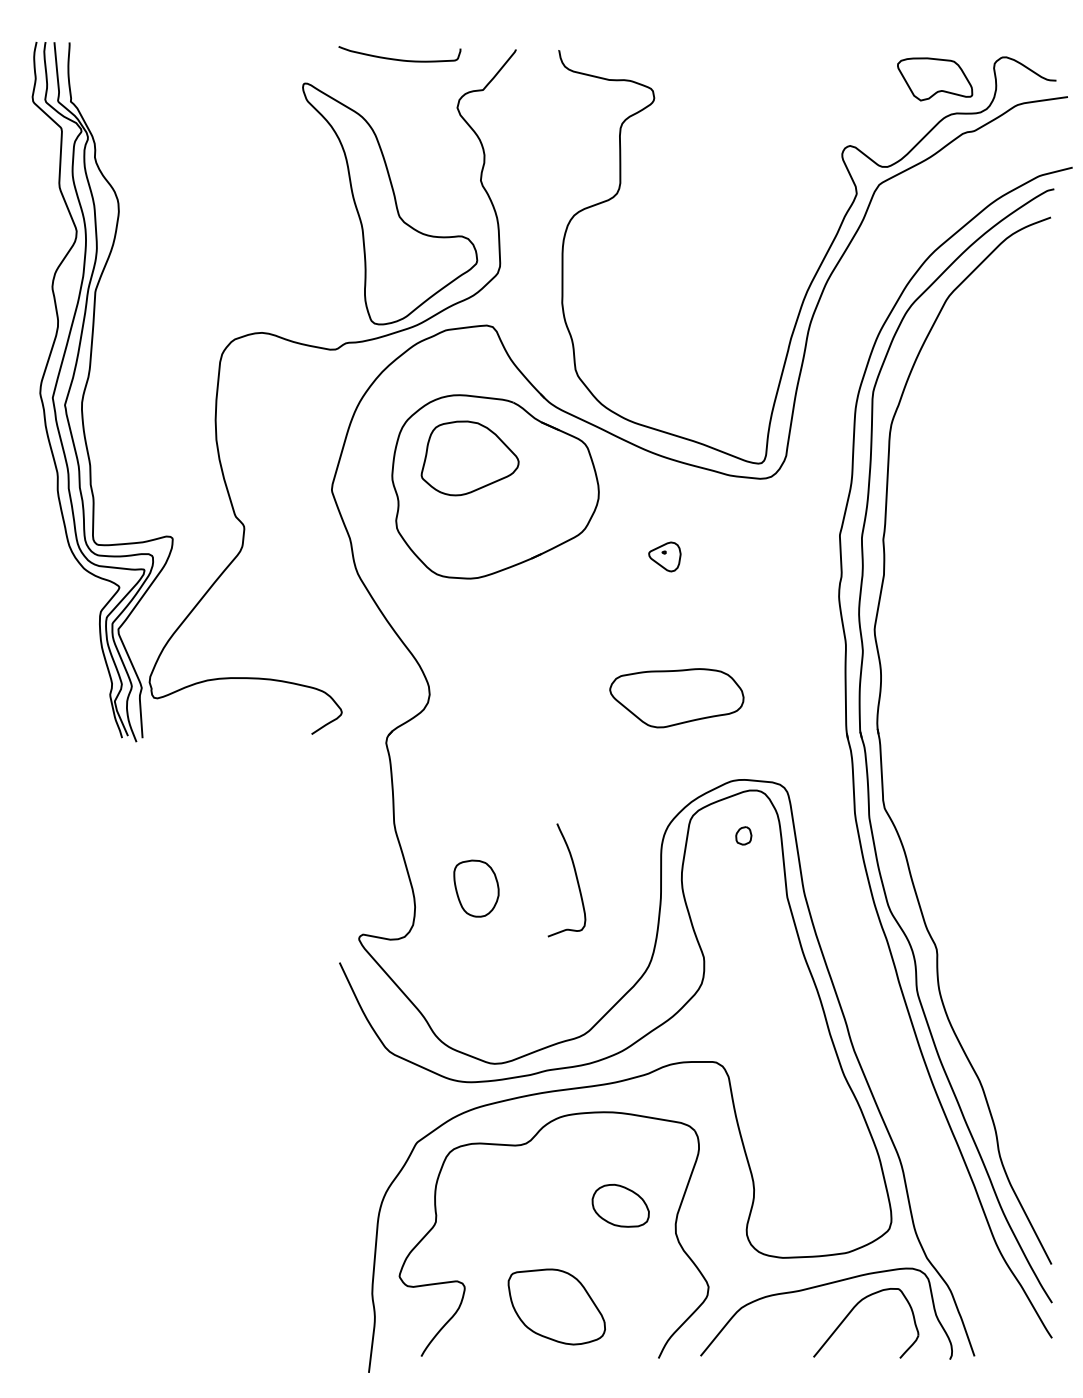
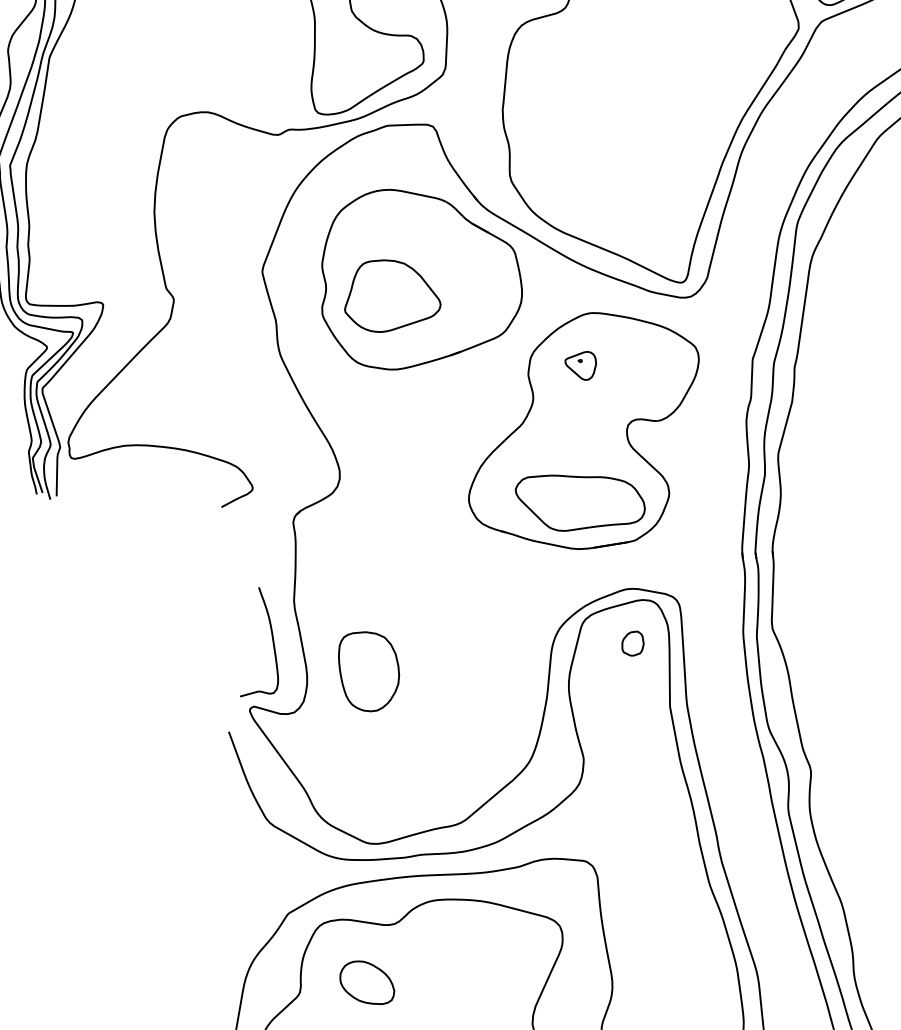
part: (469, 458) -> (393, 297), moved
part: (673, 623) -> (583, 430), added
part: (743, 835) -> (632, 643), size x1.43
curve: (575, 877) -> (272, 641), moved
part: (476, 888) -> (368, 671), size x1.43
part: (620, 1205) -> (367, 982), moved

